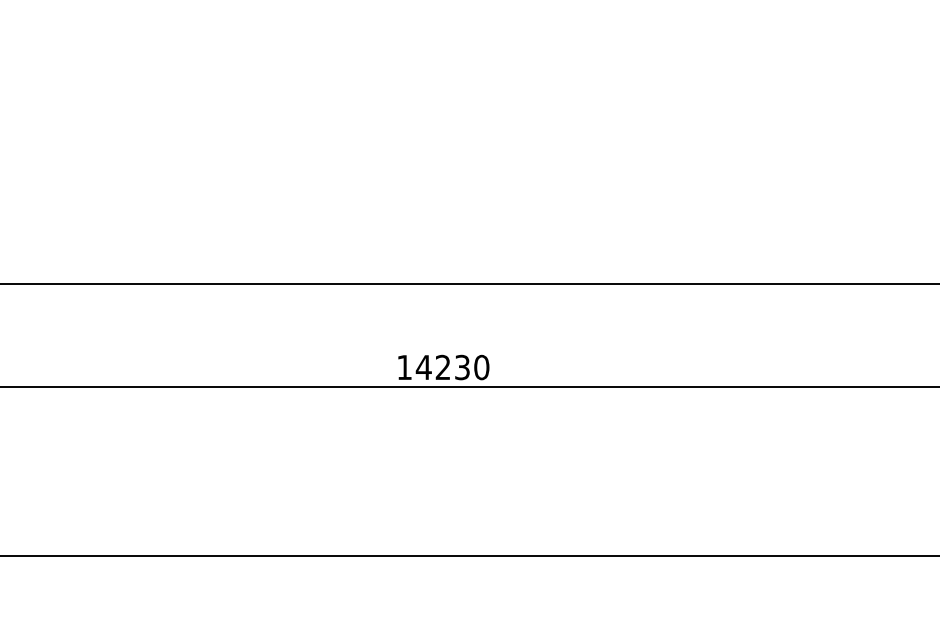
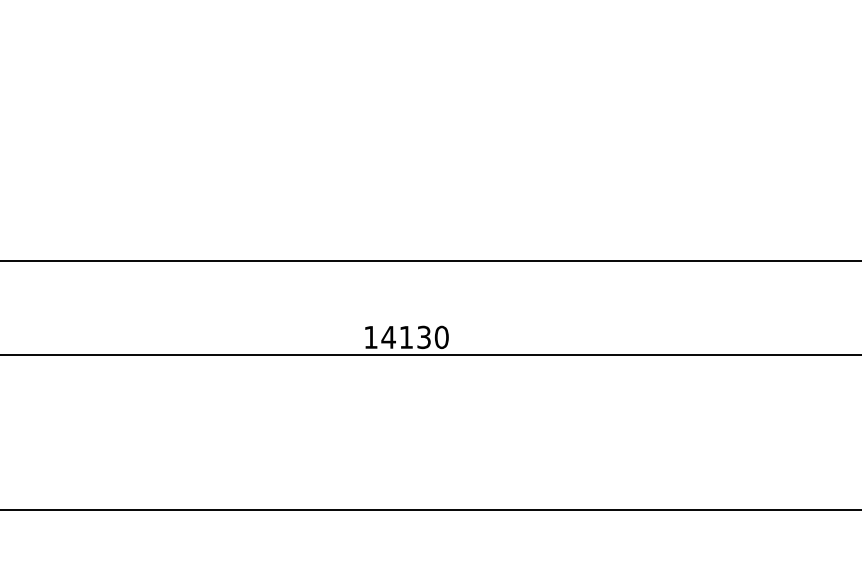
text: (442, 366) -> (405, 336), 14230 -> 14130

